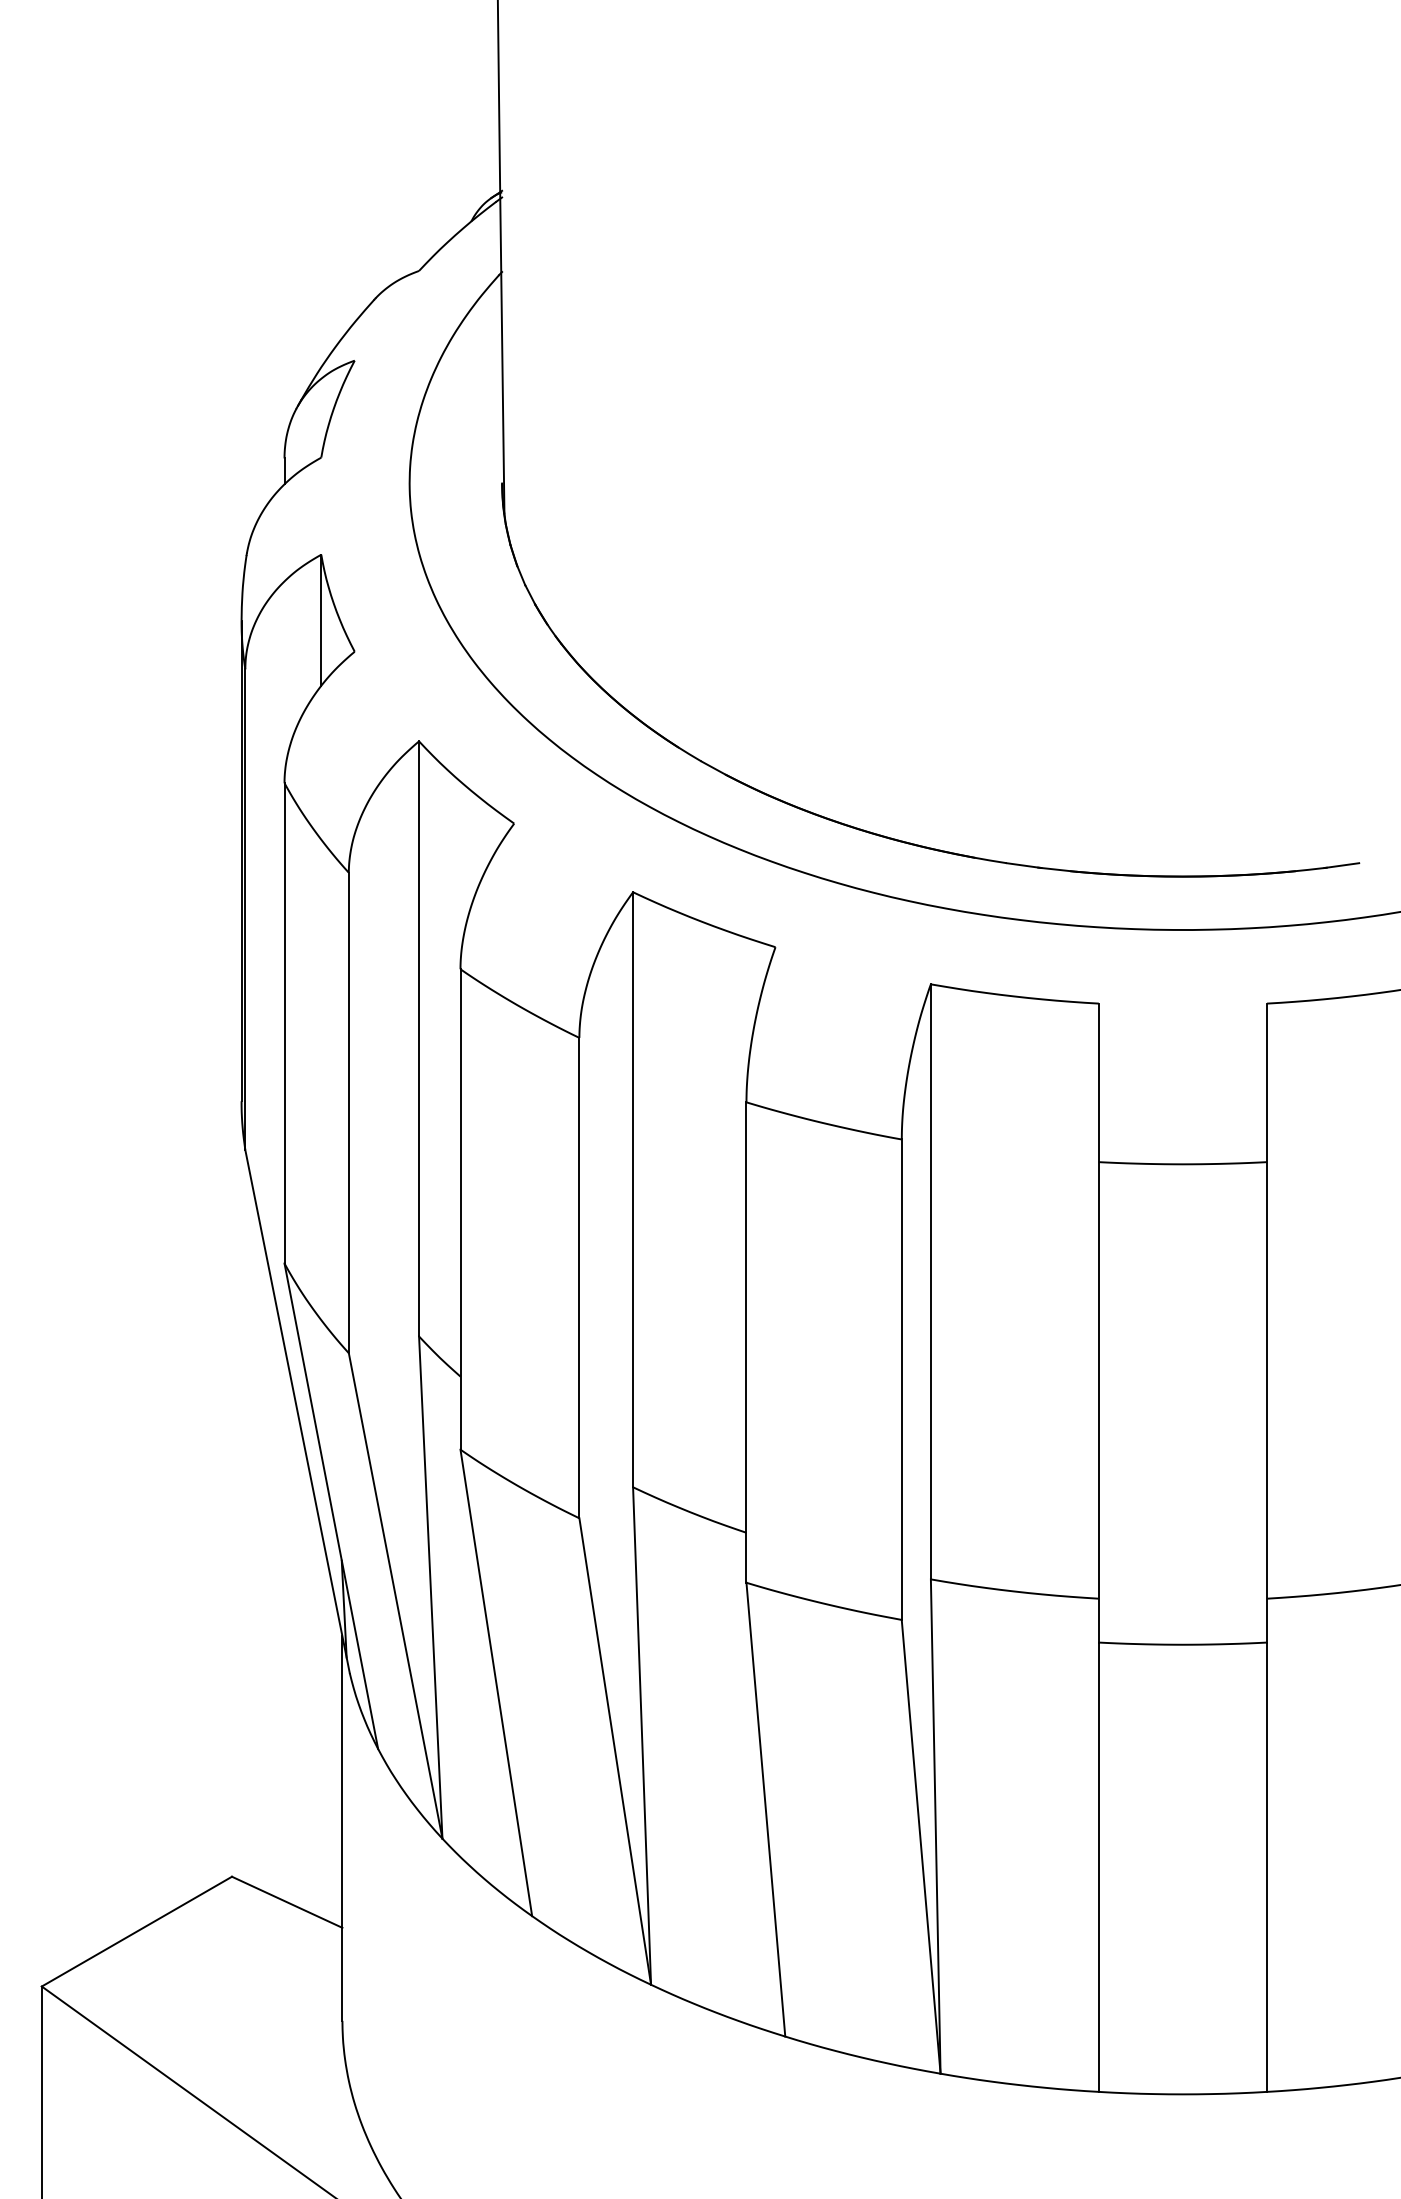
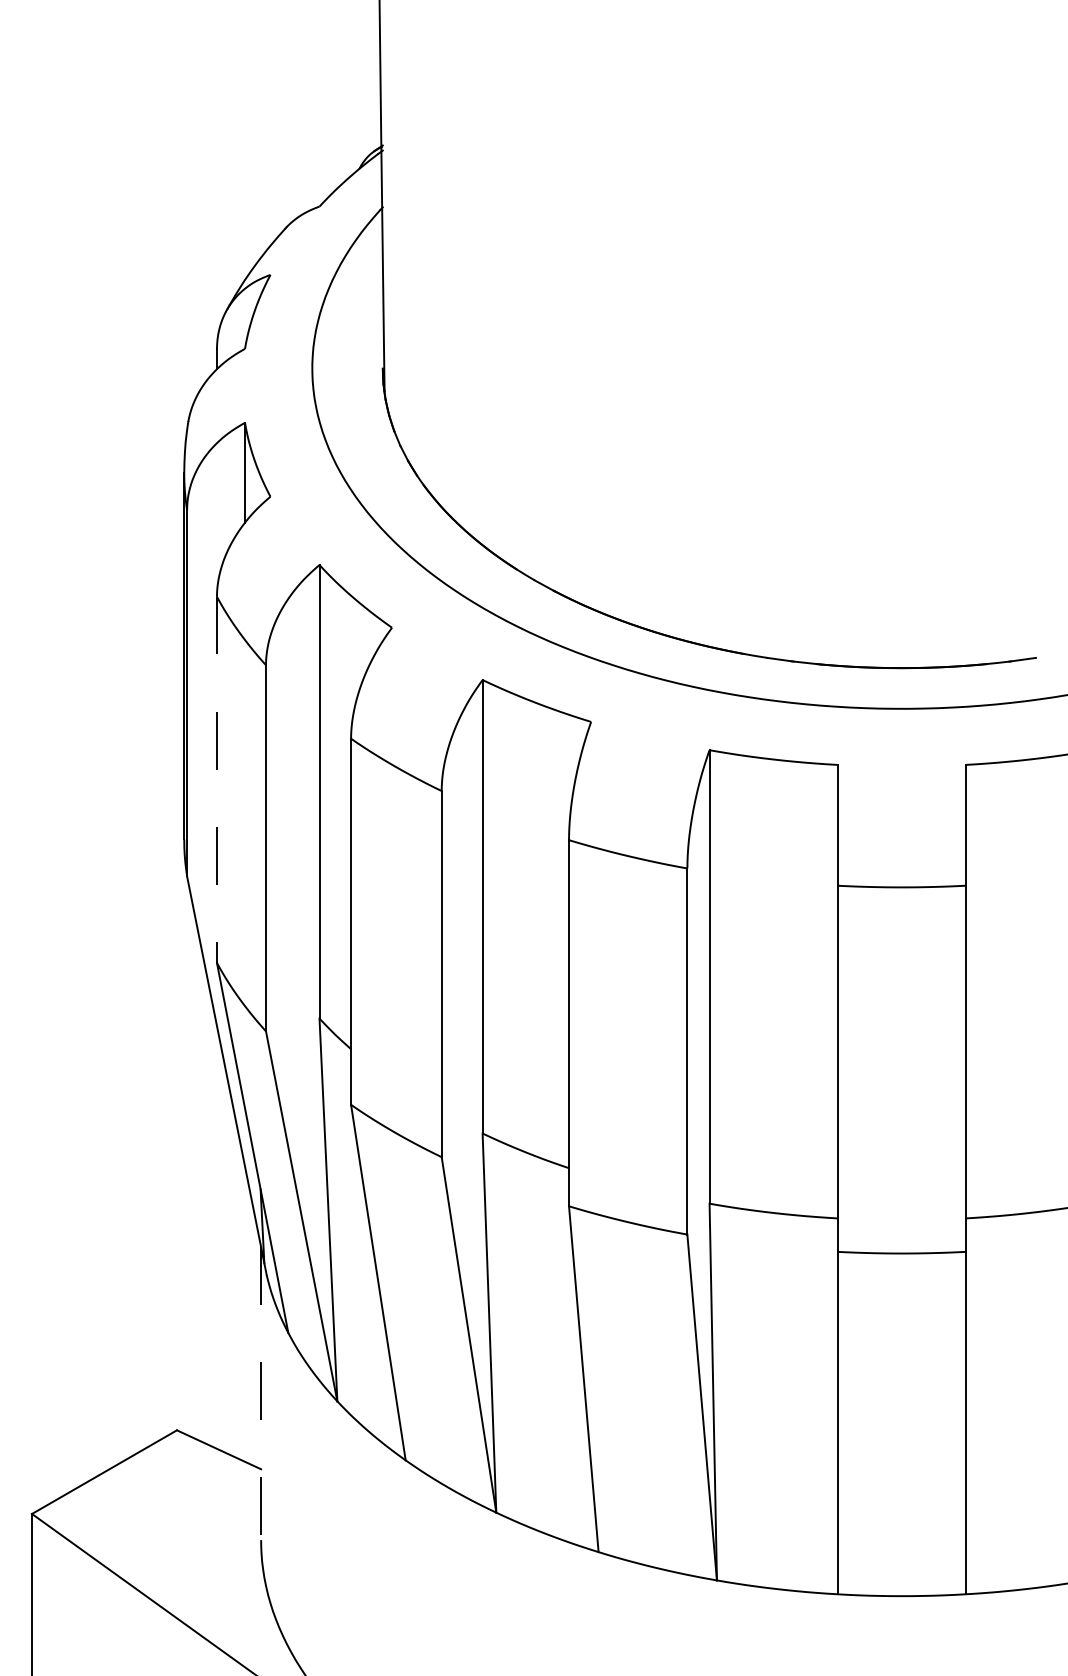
line: (285, 1024) -> (217, 780), solid -> dashed
line: (342, 1829) -> (261, 1394), solid -> dashed

